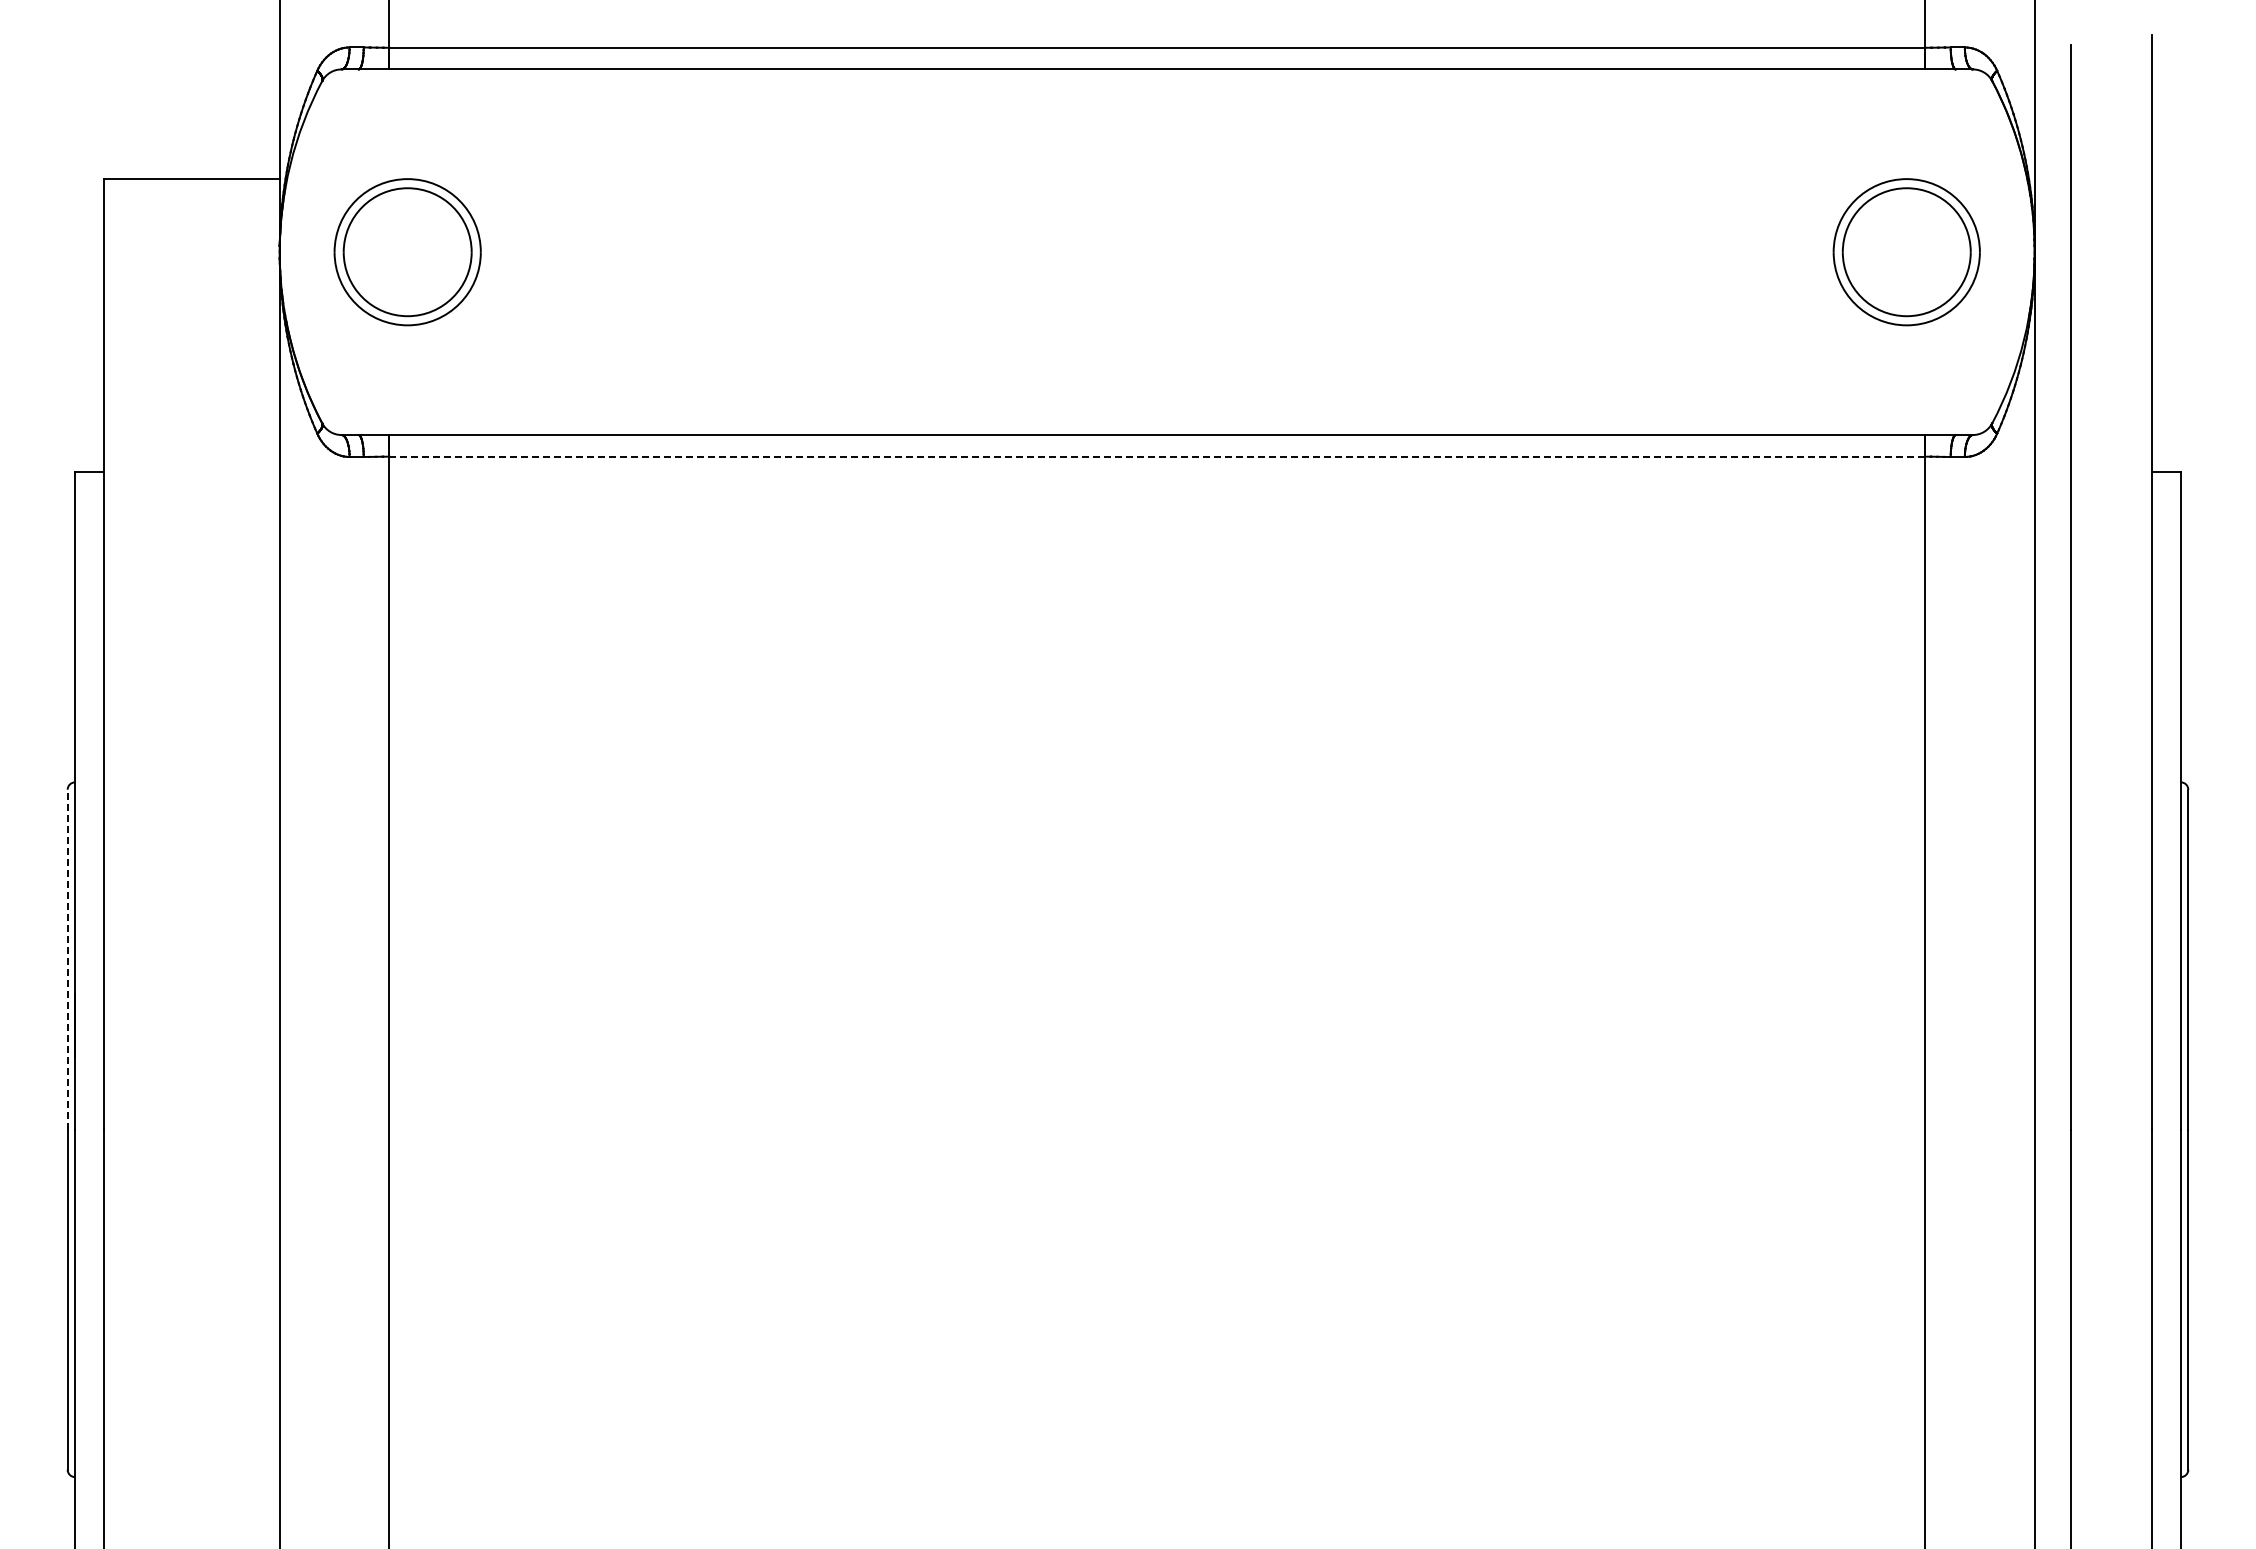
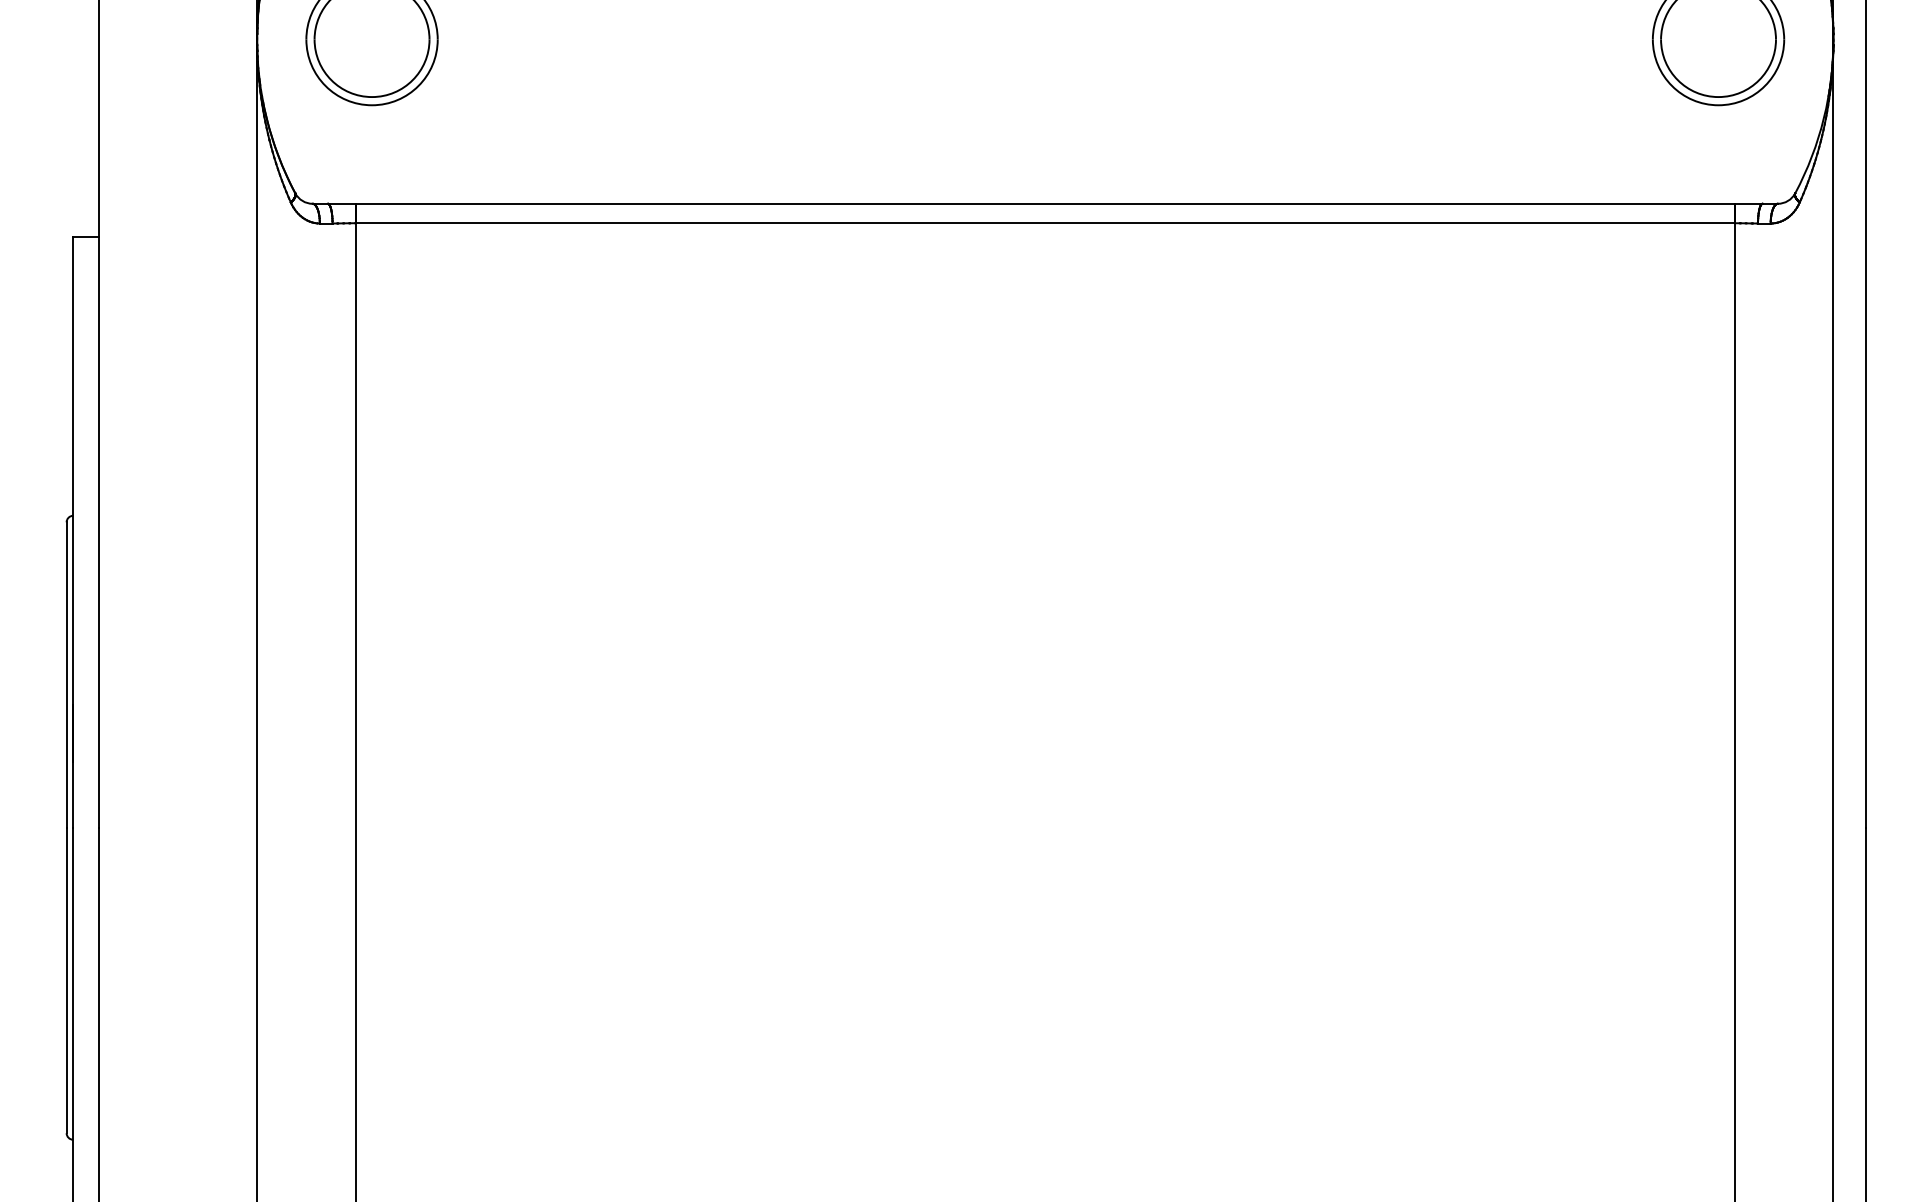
line: (1157, 456) -> (1045, 223), dashed -> solid
line: (67, 959) -> (66, 674), dashed -> solid

